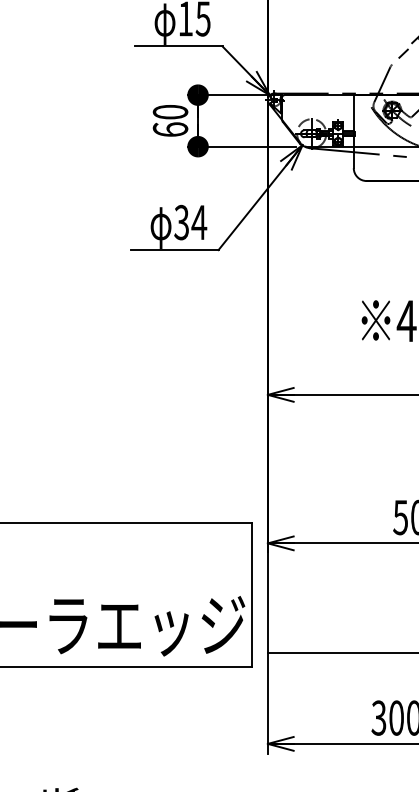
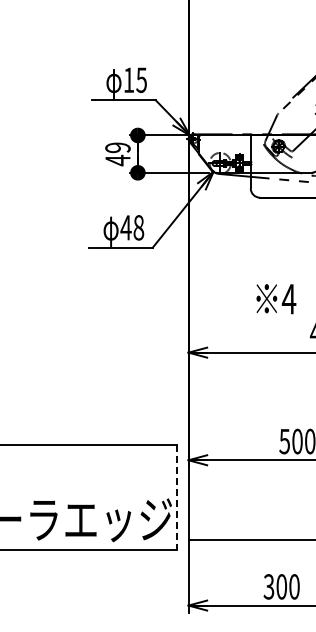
text: (169, 121) -> (117, 154), 60 -> 49
text: (190, 222) -> (132, 227), 34 -> 48
line: (252, 596) -> (177, 498), solid -> dashed

